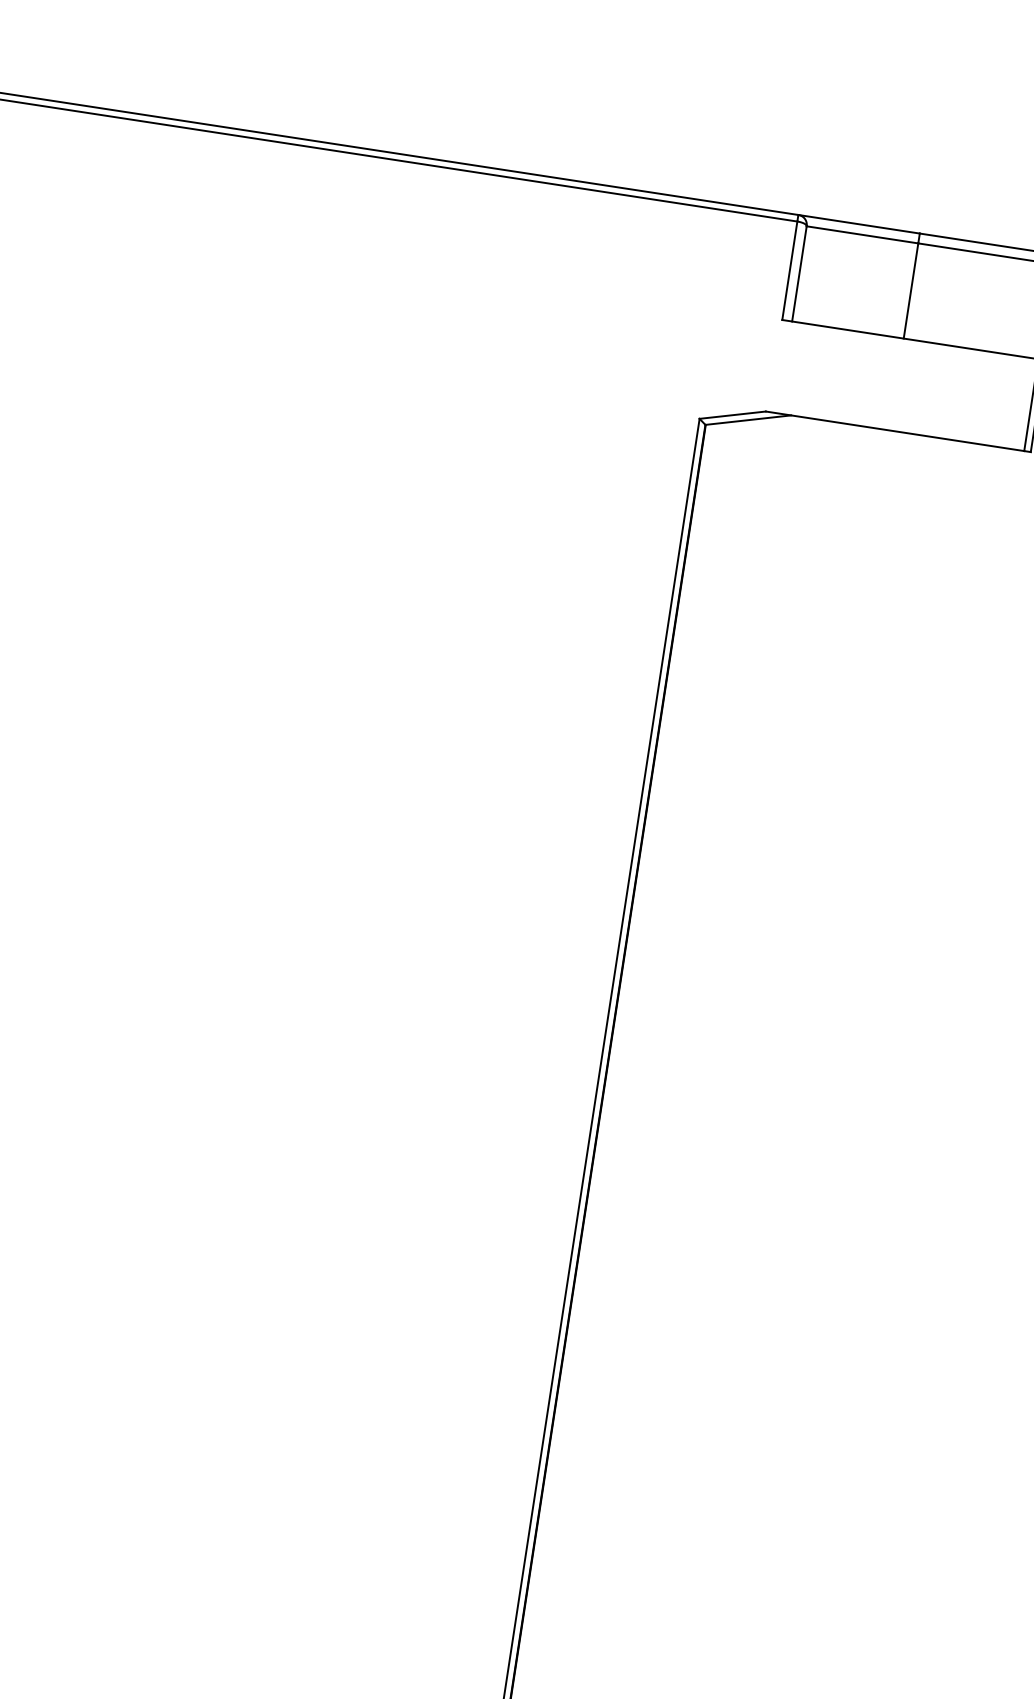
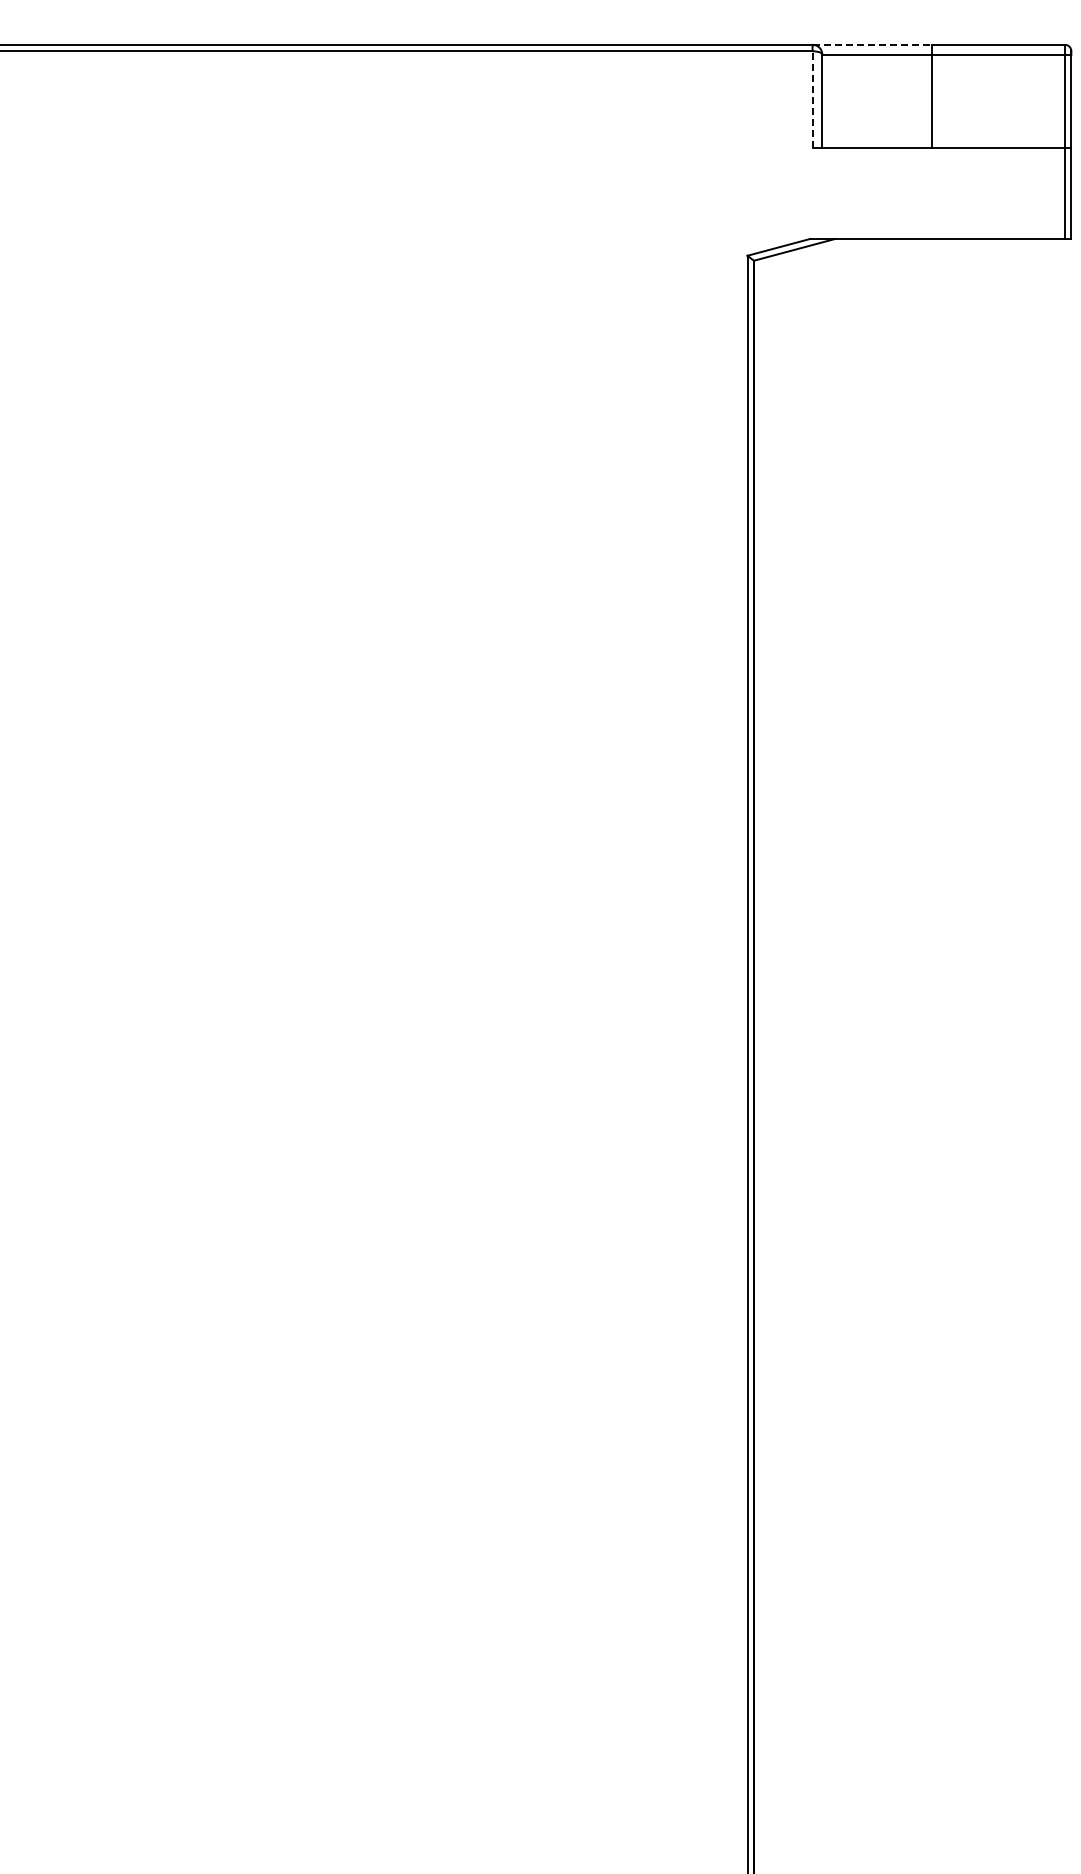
line: (859, 223) -> (872, 44), solid -> dashed
line: (789, 270) -> (812, 99), solid -> dashed

